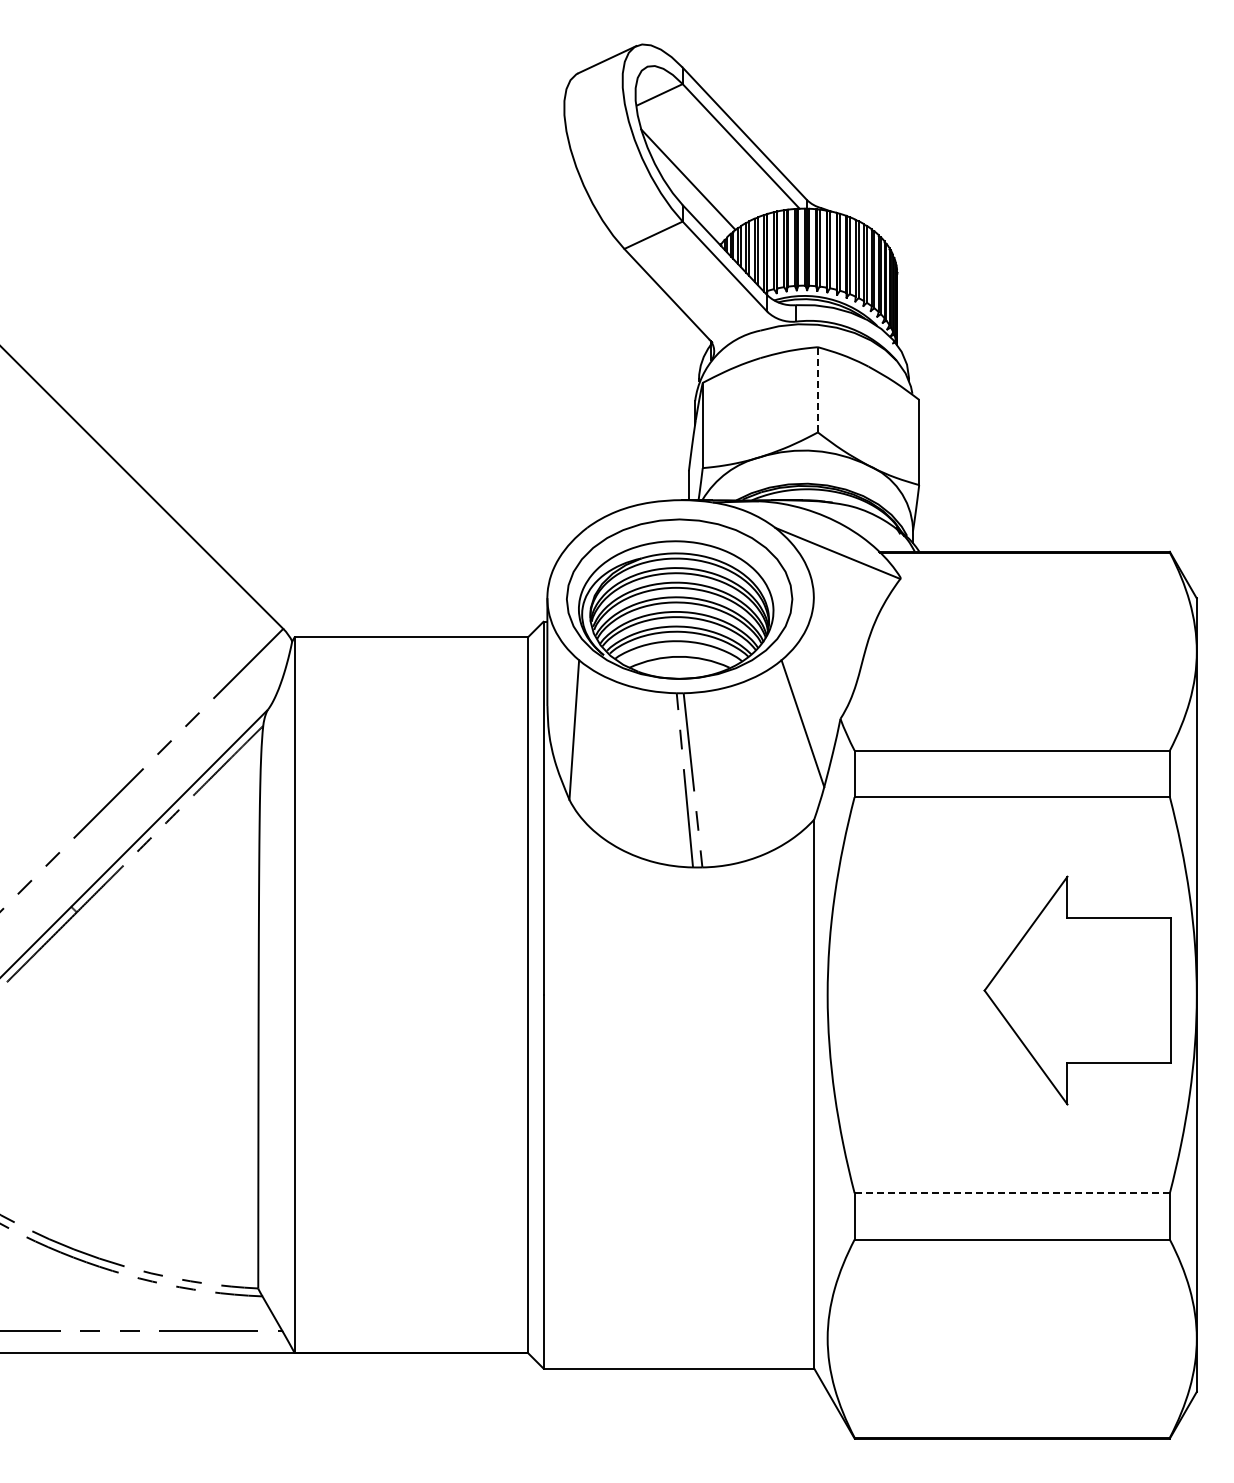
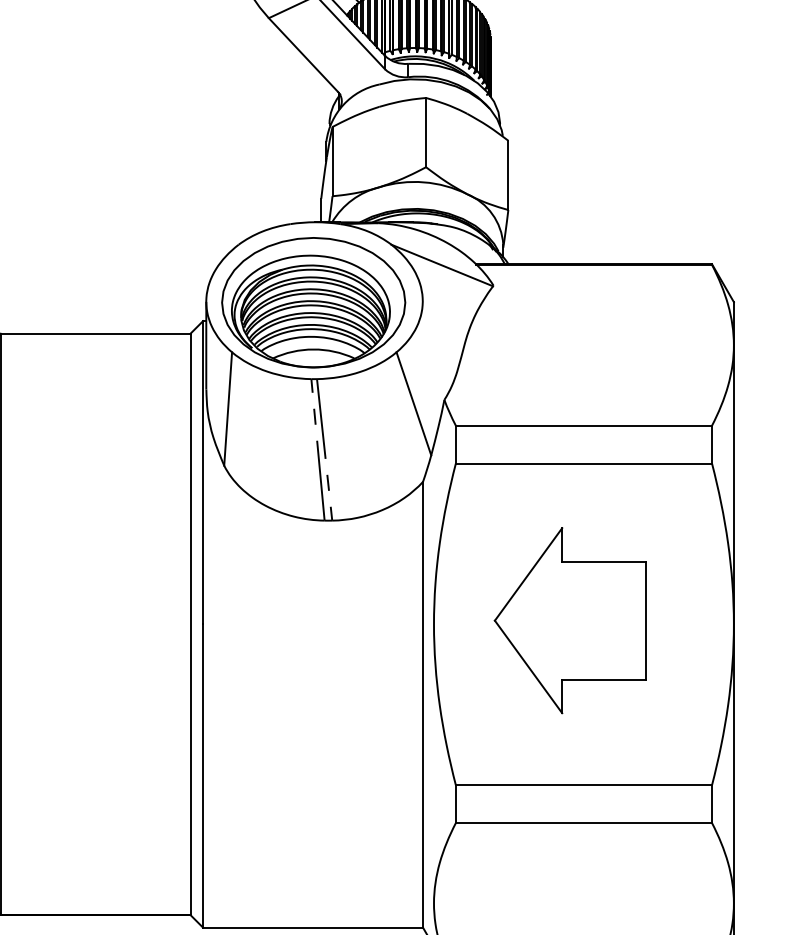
line: (817, 389) -> (425, 132), dashed -> solid
part: (1077, 990) -> (570, 620), moved
line: (1012, 1193) -> (584, 785), dashed -> solid

